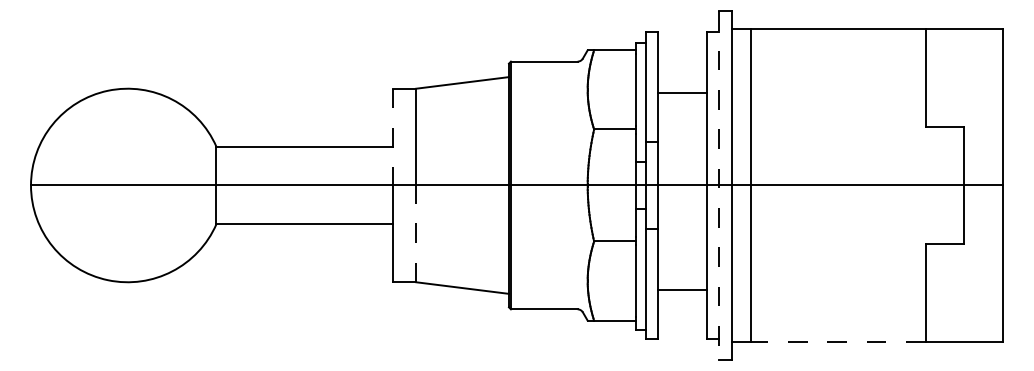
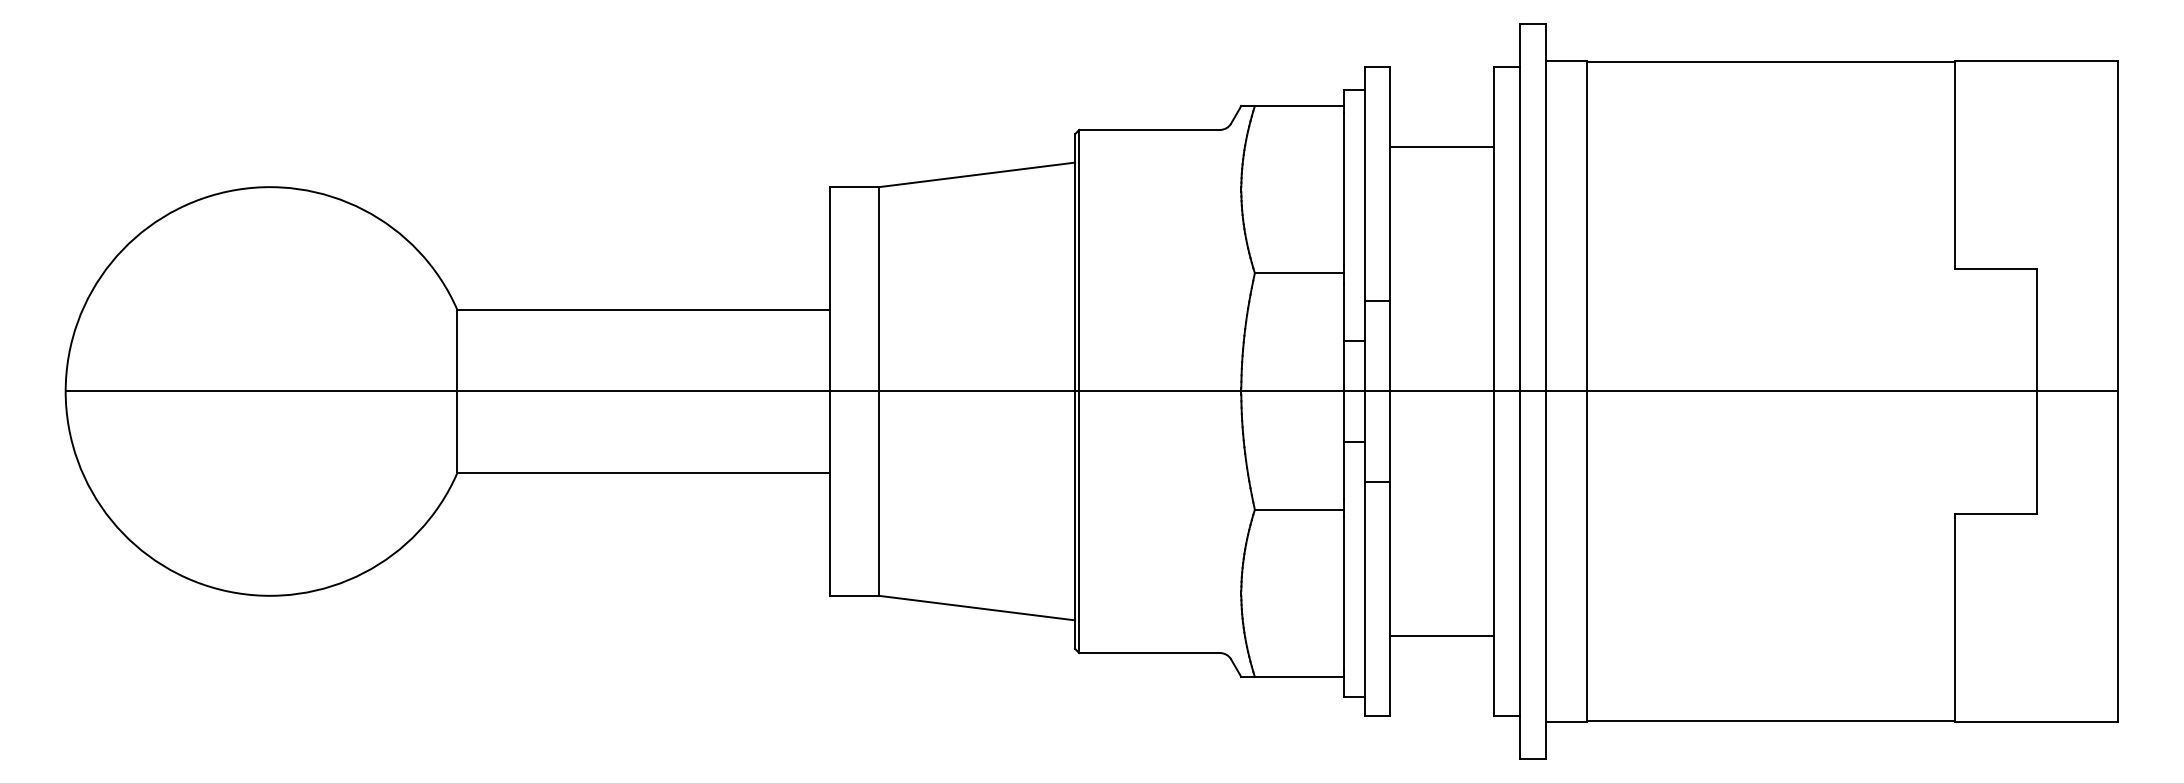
line: (682, 93) -> (1441, 146), moved
line: (392, 137) -> (829, 290), dashed -> solid
line: (719, 185) -> (1519, 391), dashed -> solid
line: (416, 233) -> (879, 492), dashed -> solid
line: (682, 289) -> (1441, 636), moved
line: (837, 341) -> (1768, 720), dashed -> solid

